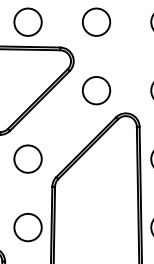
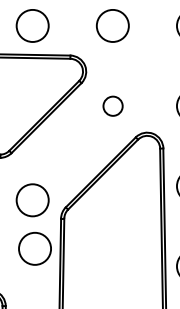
circle: (96, 90) -> (112, 105), size x0.6
circle: (27, 158) -> (32, 199), moved
circle: (27, 227) -> (34, 248), moved

